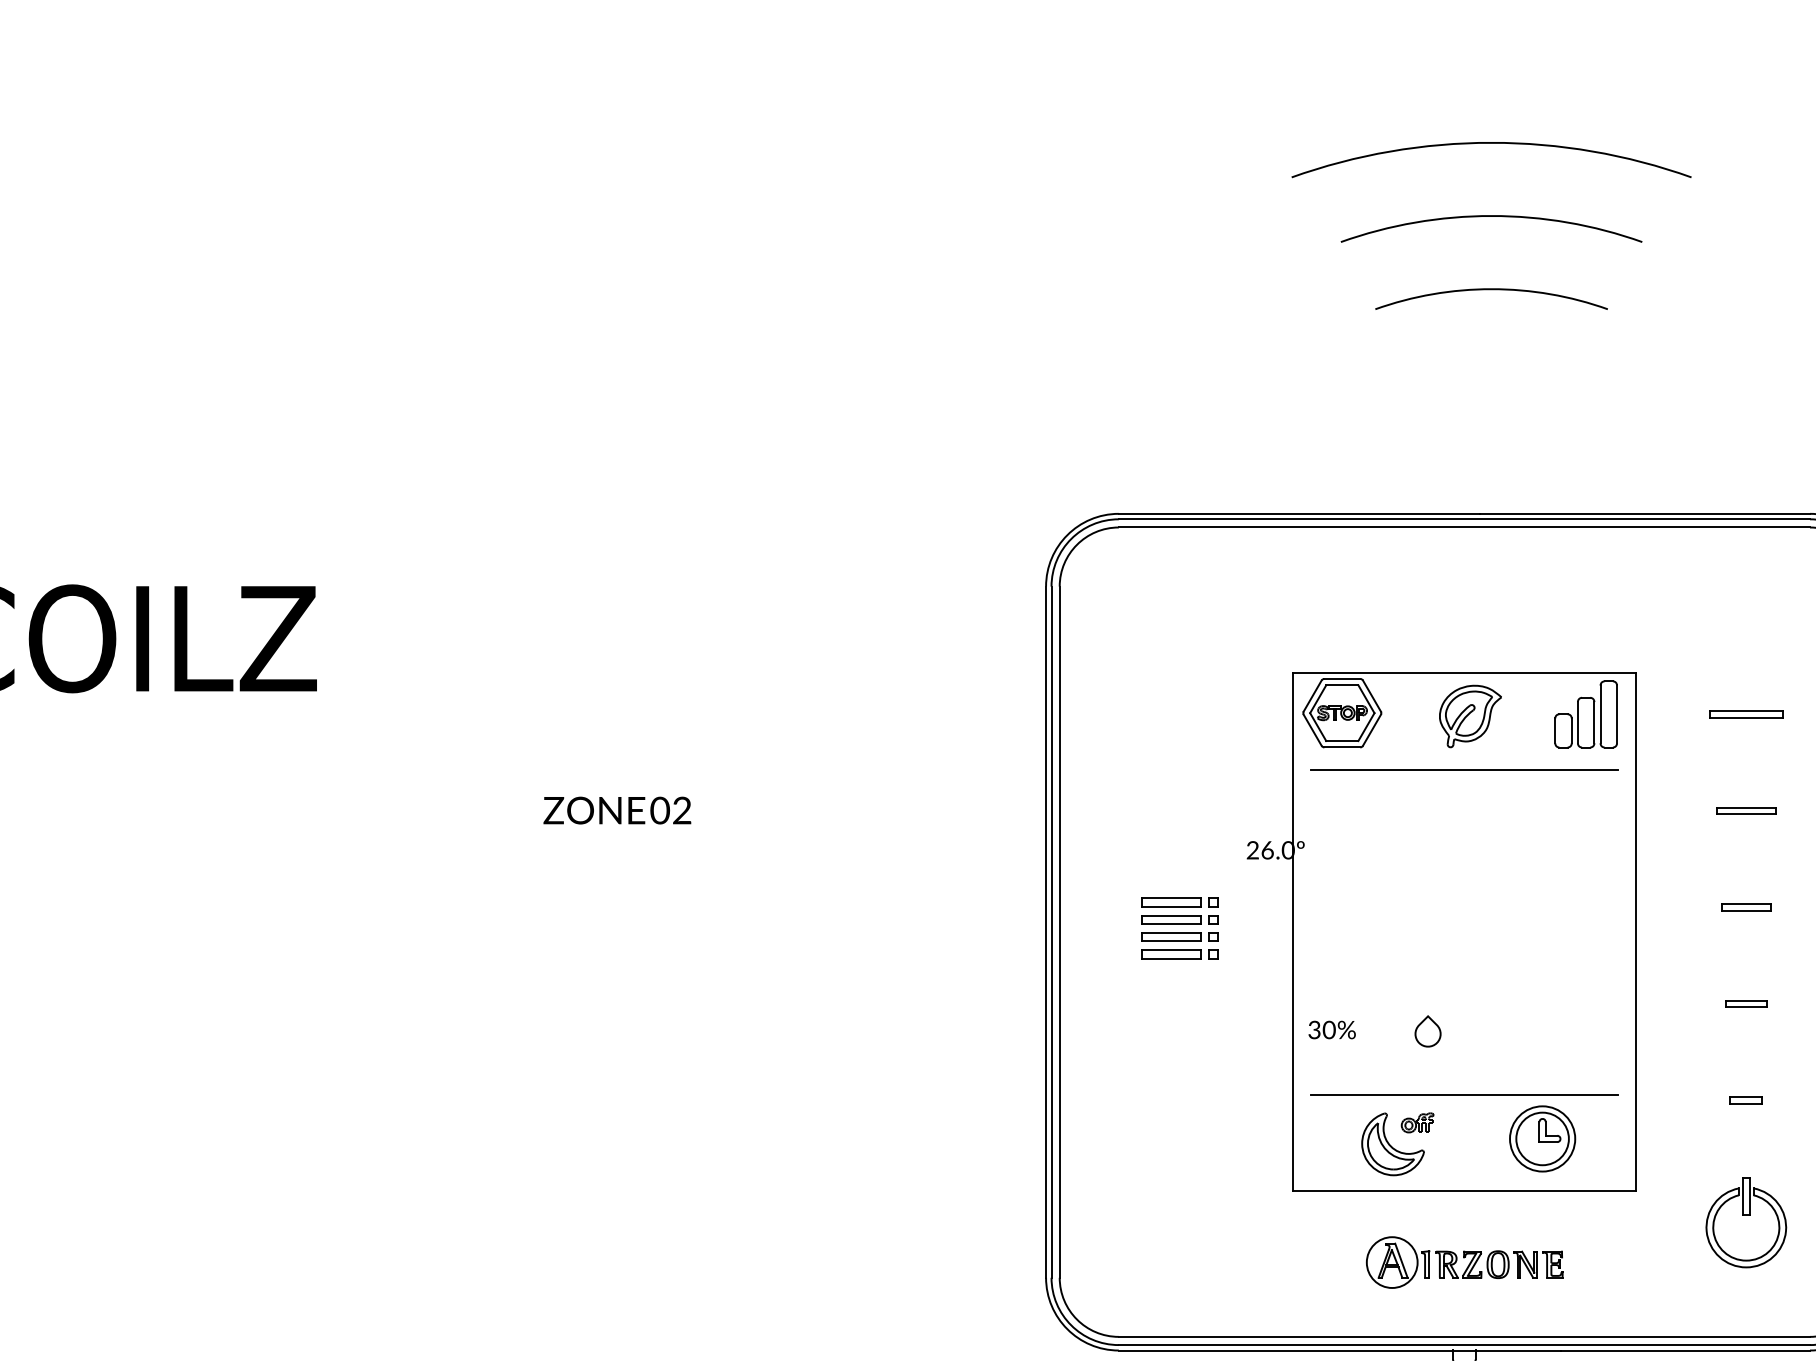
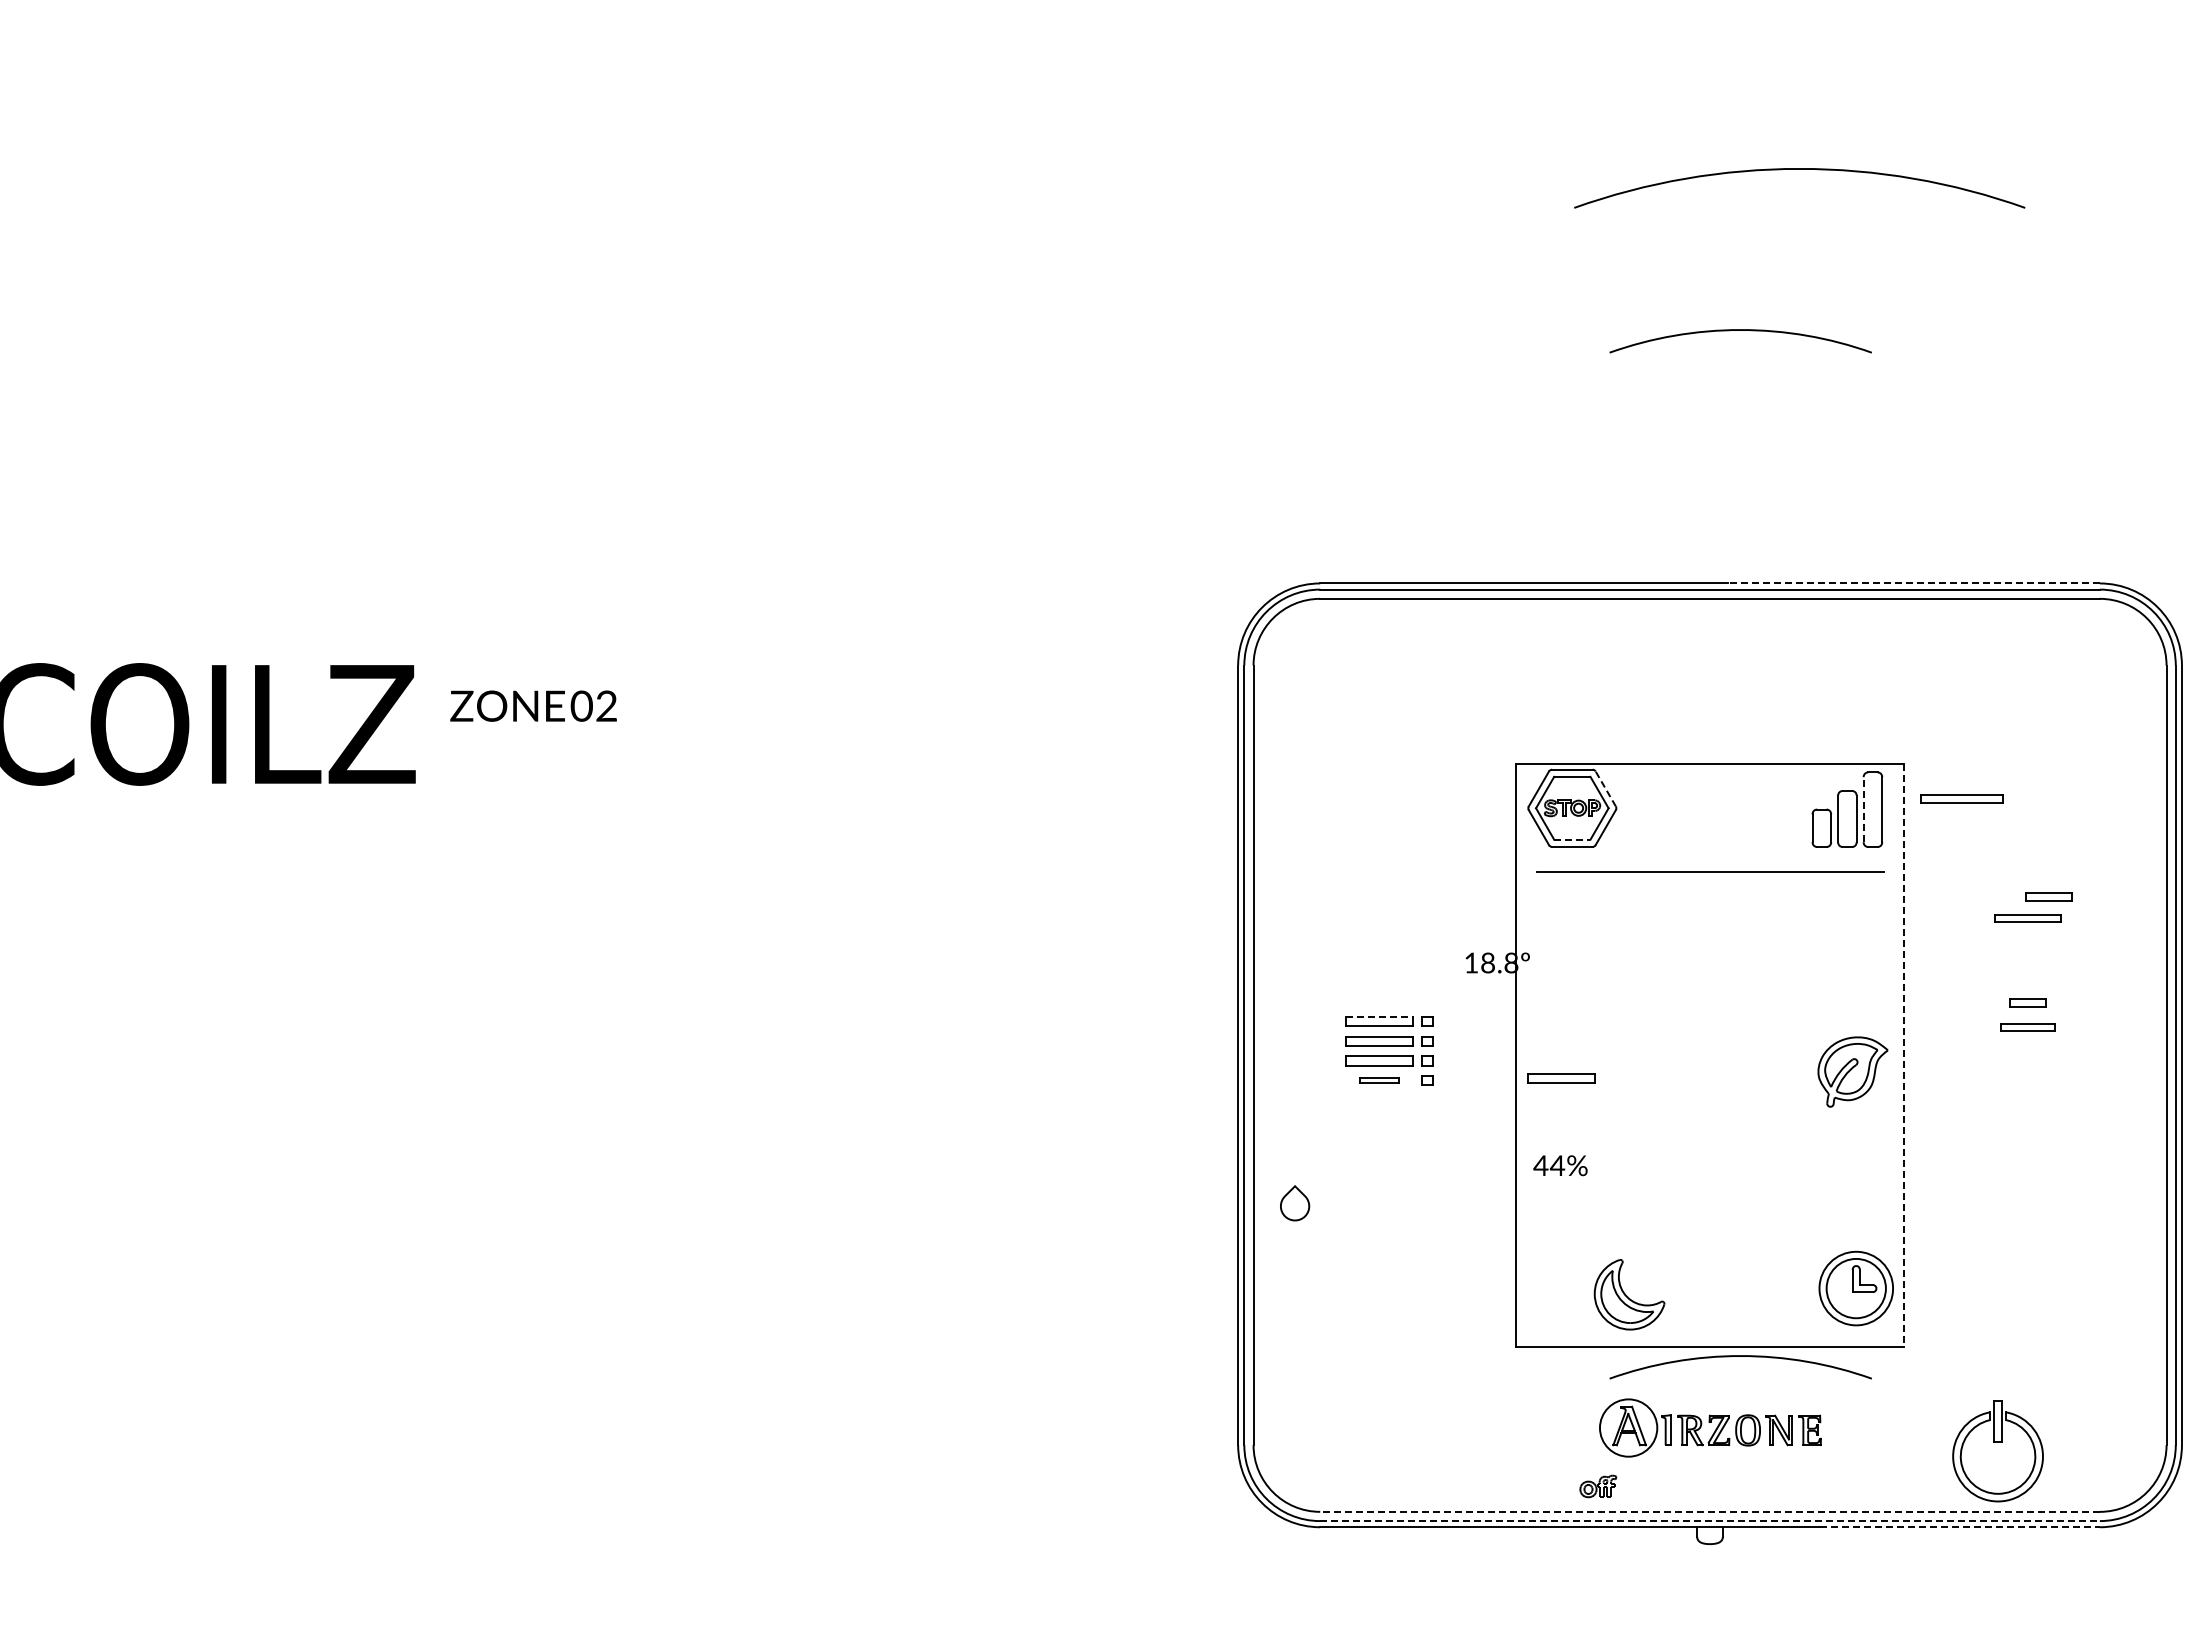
arc: (1491, 143) -> (1799, 169), moved
arc: (1491, 216) -> (1740, 248), removed
line: (1644, 513) -> (1913, 583), solid -> dashed
line: (1371, 695) -> (1605, 788), solid -> dashed
line: (1600, 714) -> (1863, 809), solid -> dashed
part: (1745, 714) -> (1961, 798), moved
part: (1470, 716) -> (1852, 1071), moved
line: (1342, 740) -> (1572, 839), solid -> dashed
text: (617, 809) -> (533, 705), moved
text: (1270, 849) -> (1491, 962), 26.0º -> 18.8º
line: (1171, 898) -> (1379, 1017), solid -> dashed
line: (1635, 932) -> (1903, 1055), solid -> dashed
part: (1332, 952) -> (1561, 1078), added
part: (1171, 954) -> (1379, 1080), size x0.6
part: (1745, 1003) -> (2048, 896), moved
text: (1322, 1029) -> (1549, 1165), 30% -> 44%
part: (1428, 1031) -> (1295, 1203), moved
line: (1463, 1094) -> (1709, 1238), removed
part: (1745, 1099) -> (2027, 1002), moved
part: (1417, 1122) -> (1598, 1486), moved
part: (1541, 1138) -> (1855, 1288), moved
arc: (1491, 1199) -> (1740, 1356), added
part: (1745, 1215) -> (1997, 1442), moved
line: (1464, 1336) -> (1710, 1511), solid -> dashed
line: (1464, 1345) -> (1710, 1521), solid -> dashed
line: (1686, 1350) -> (1960, 1527), solid -> dashed

